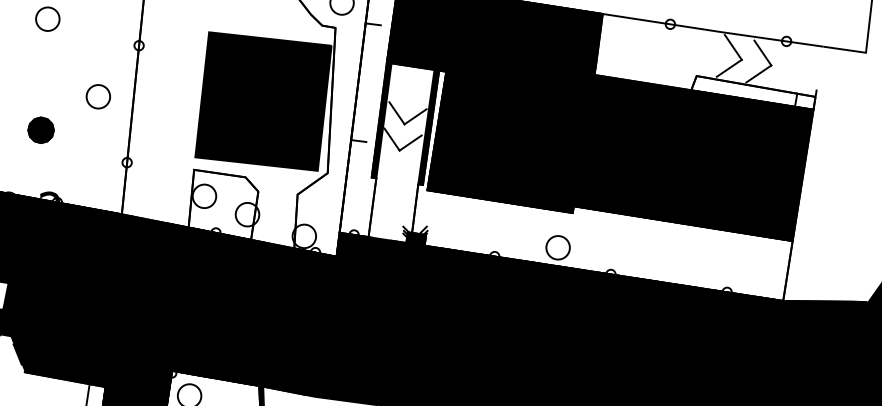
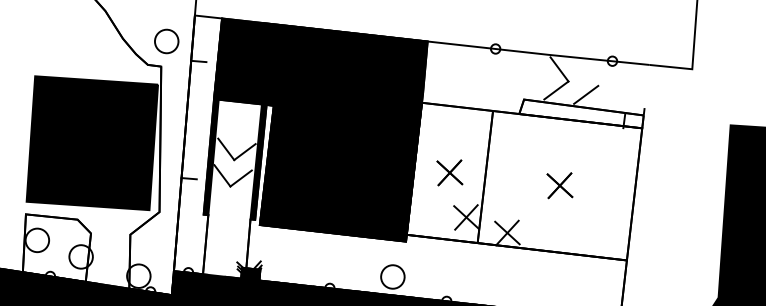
line: (762, 52) -> (588, 73), removed
fill: (693, 157) -> (524, 181), removed

